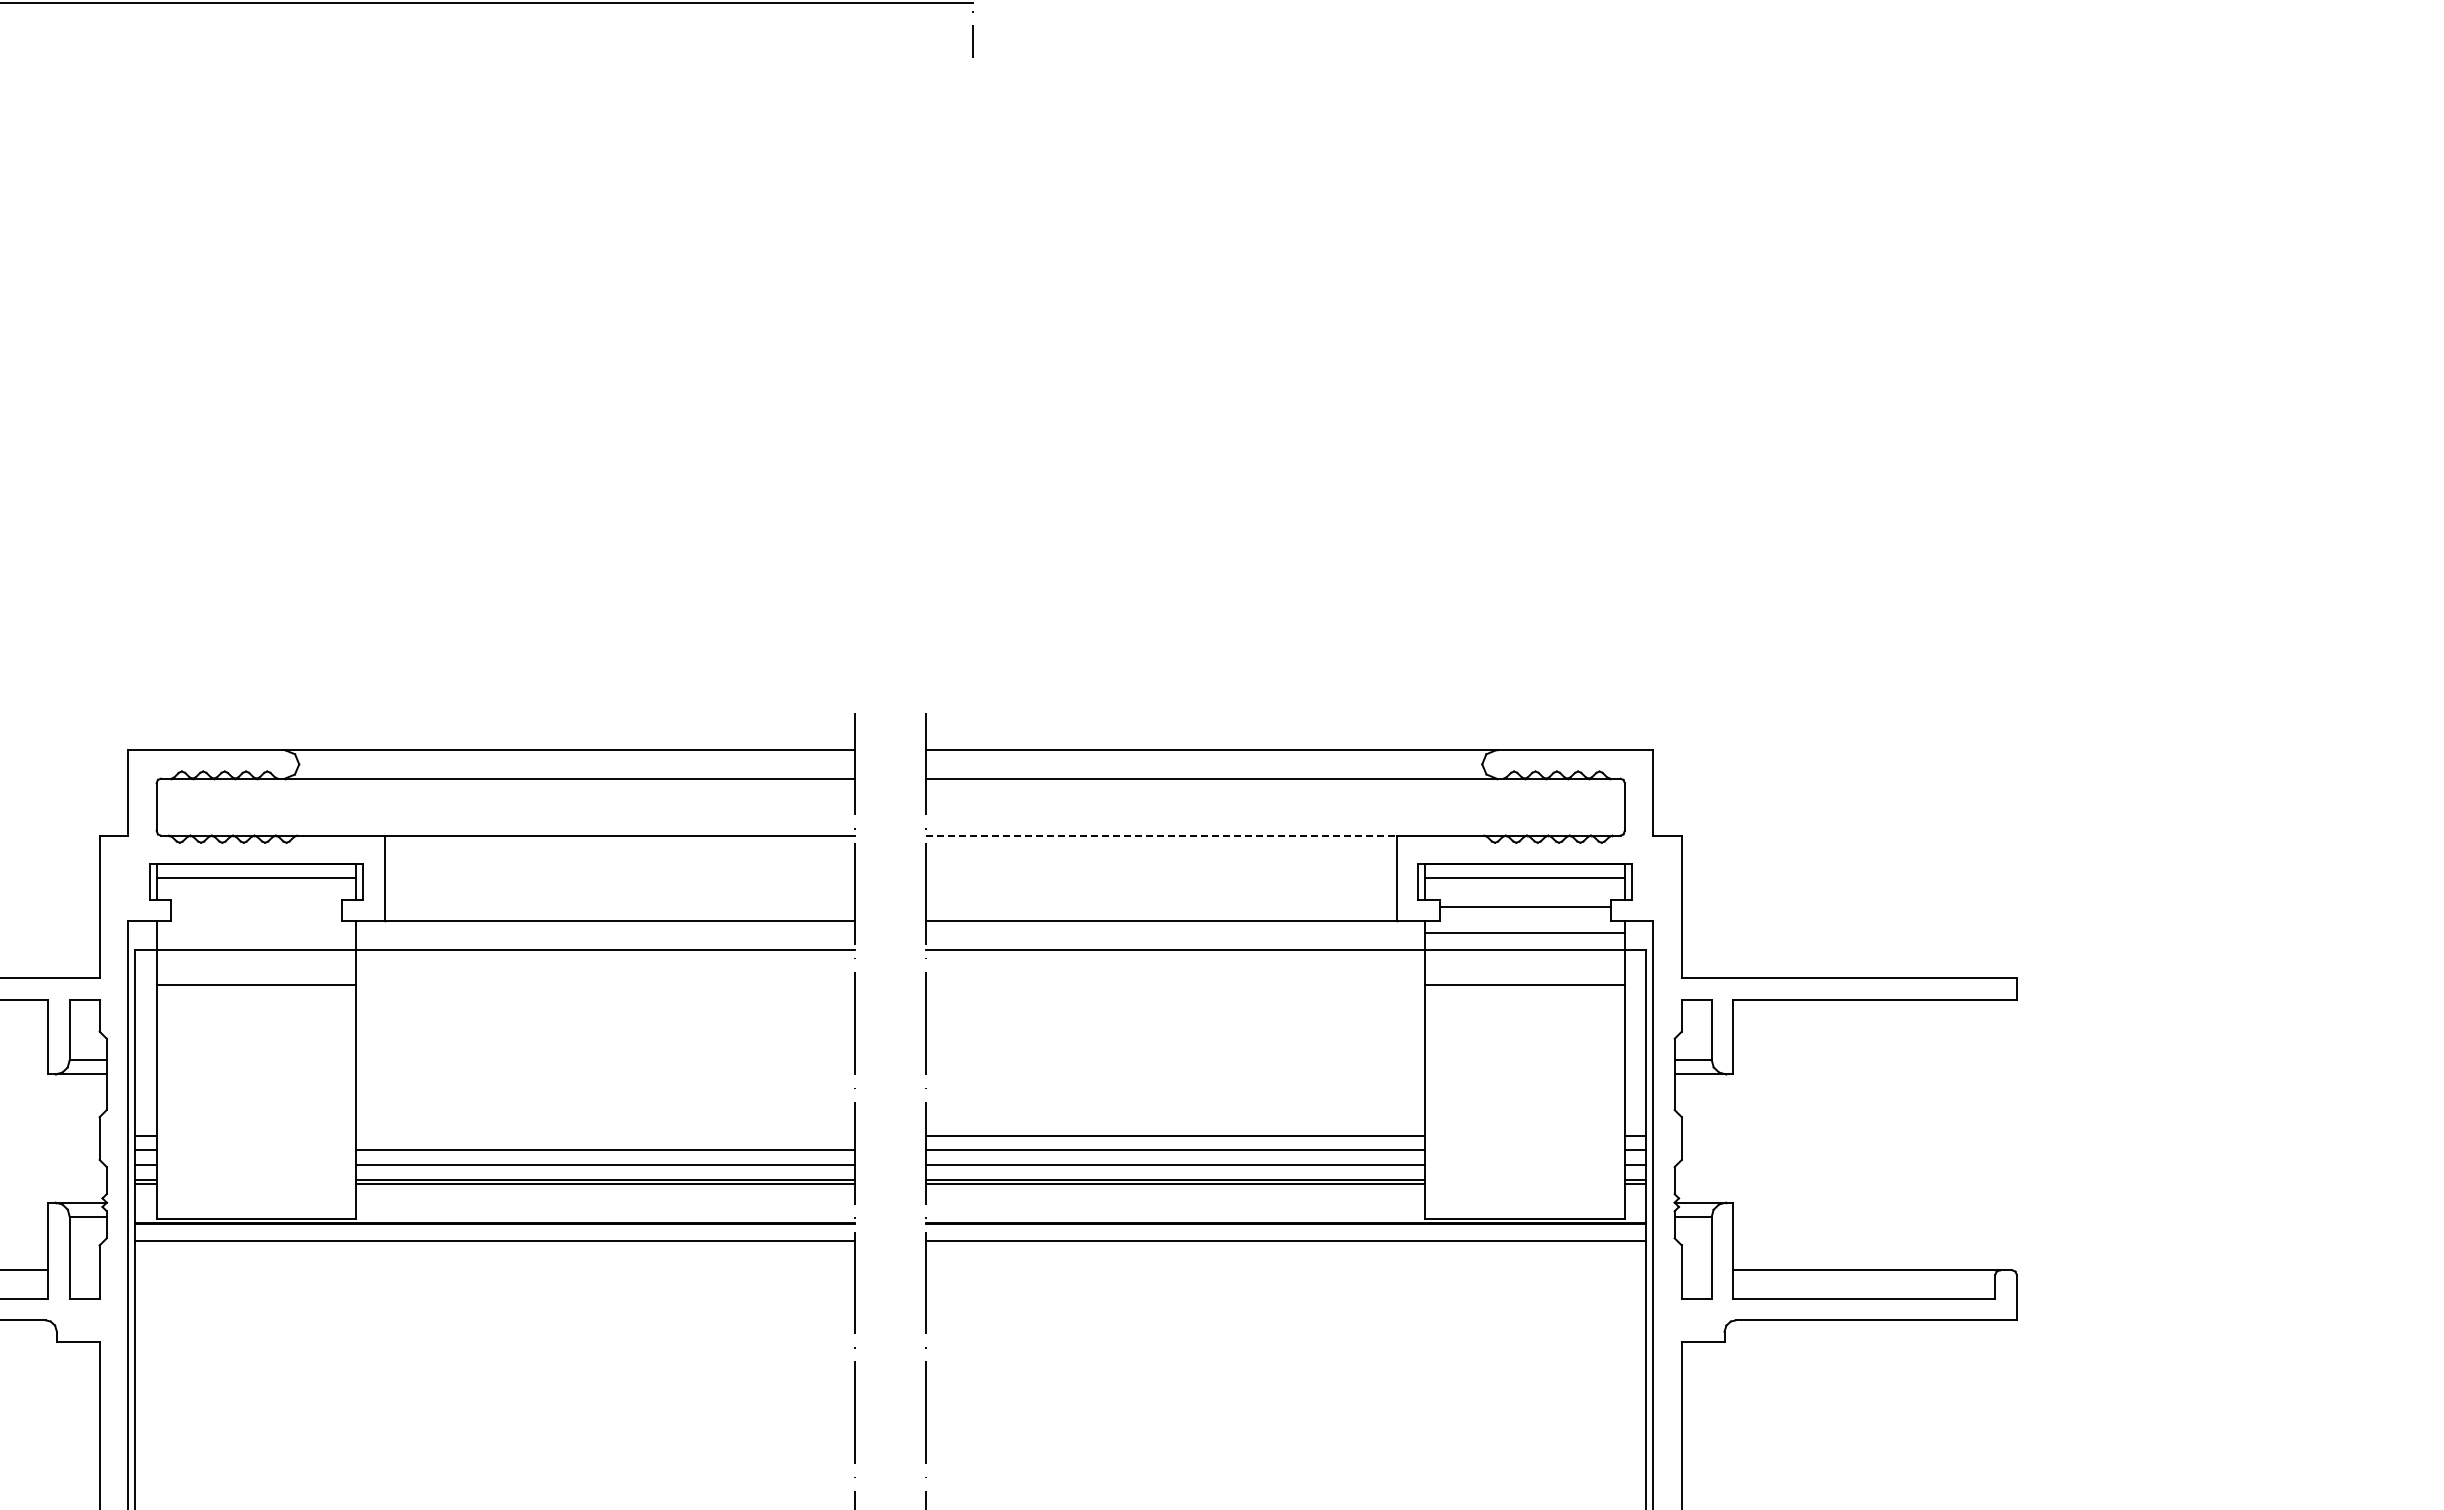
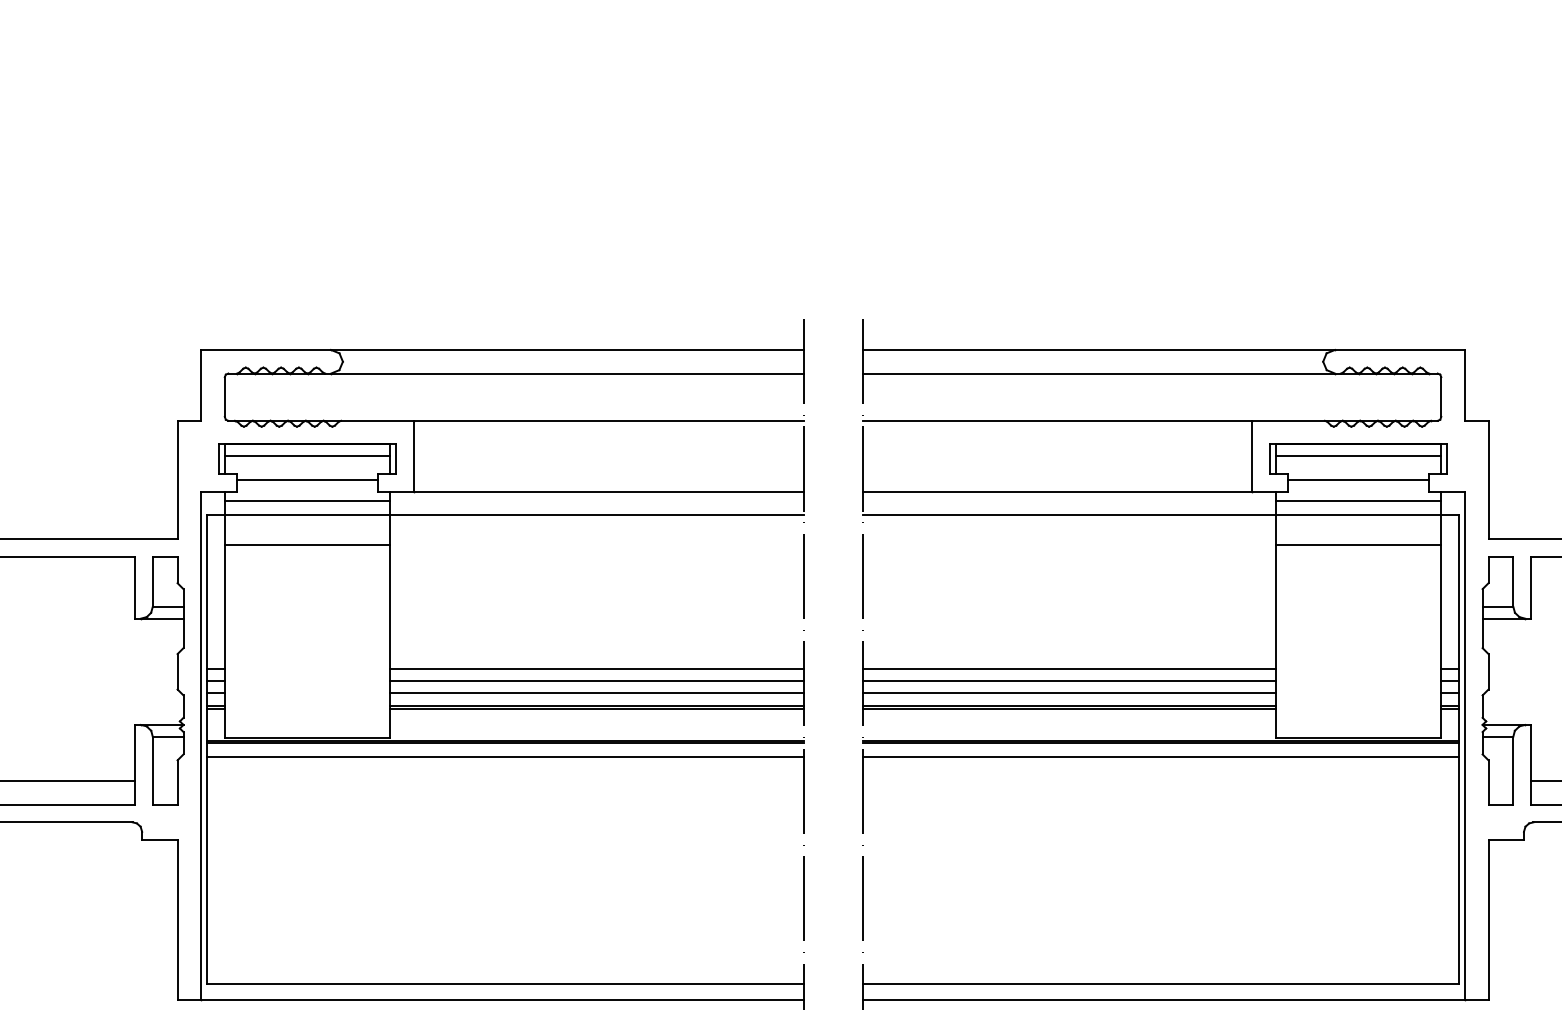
line: (1162, 835) -> (1058, 420), dashed -> solid
line: (255, 906) -> (306, 479), added
line: (256, 932) -> (307, 501), added
line: (605, 1135) -> (596, 669), added

